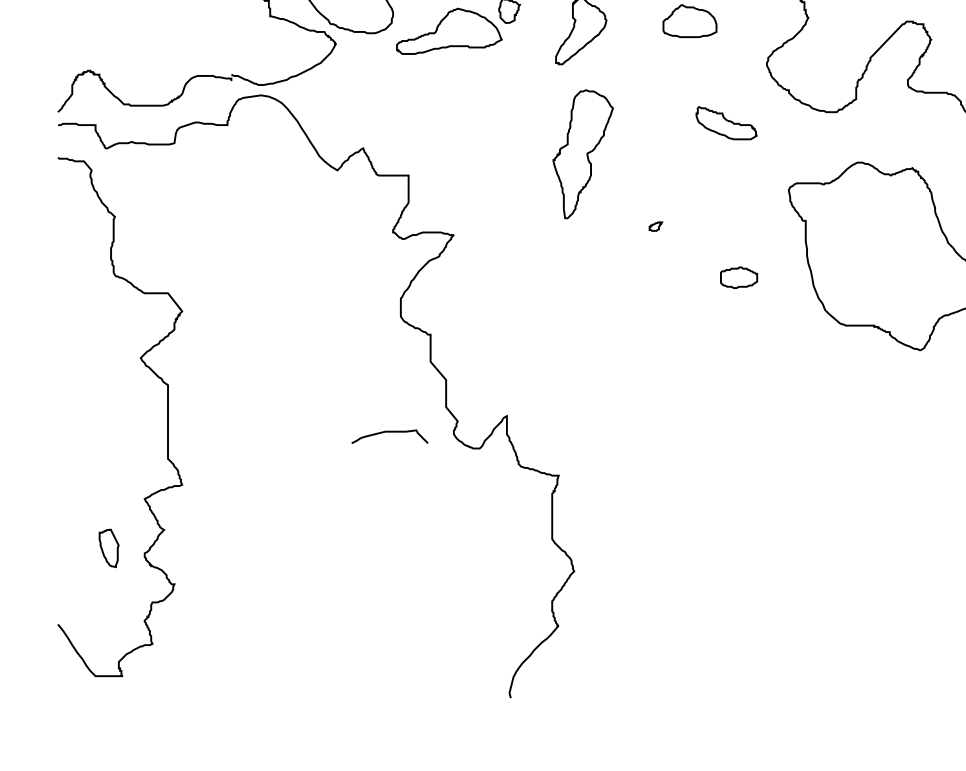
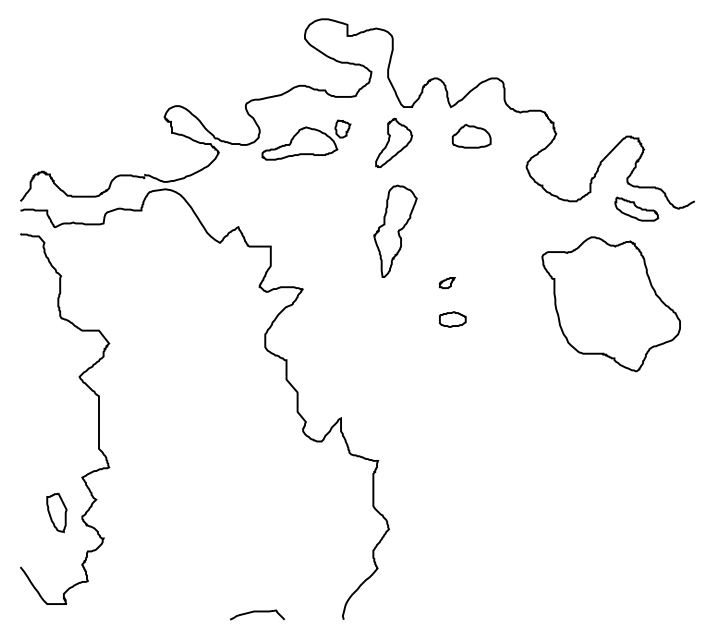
part: (726, 122) -> (636, 208), moved
part: (656, 225) -> (447, 282), size x1.67
part: (738, 277) -> (452, 319), moved
curve: (389, 433) -> (257, 612), moved
part: (108, 547) -> (56, 512), size x1.43

